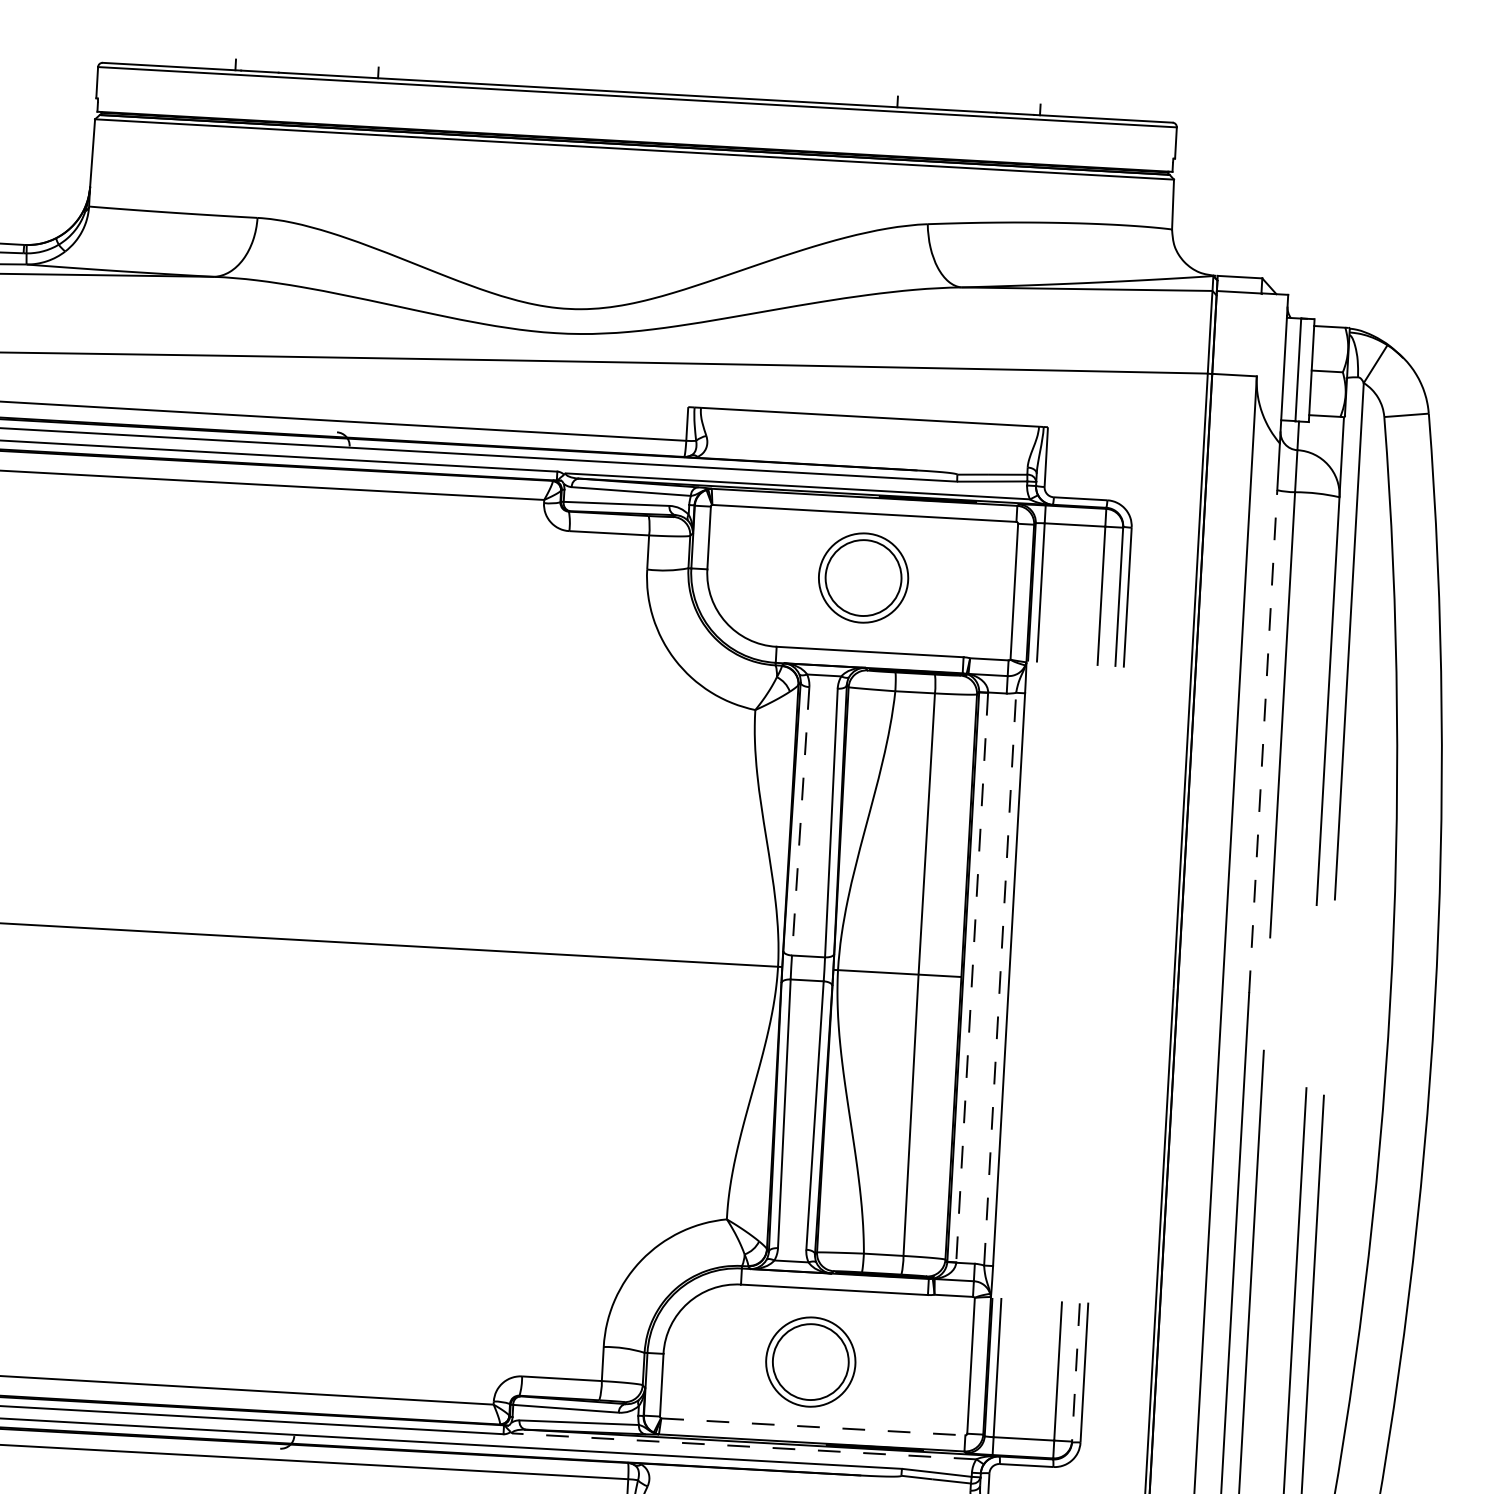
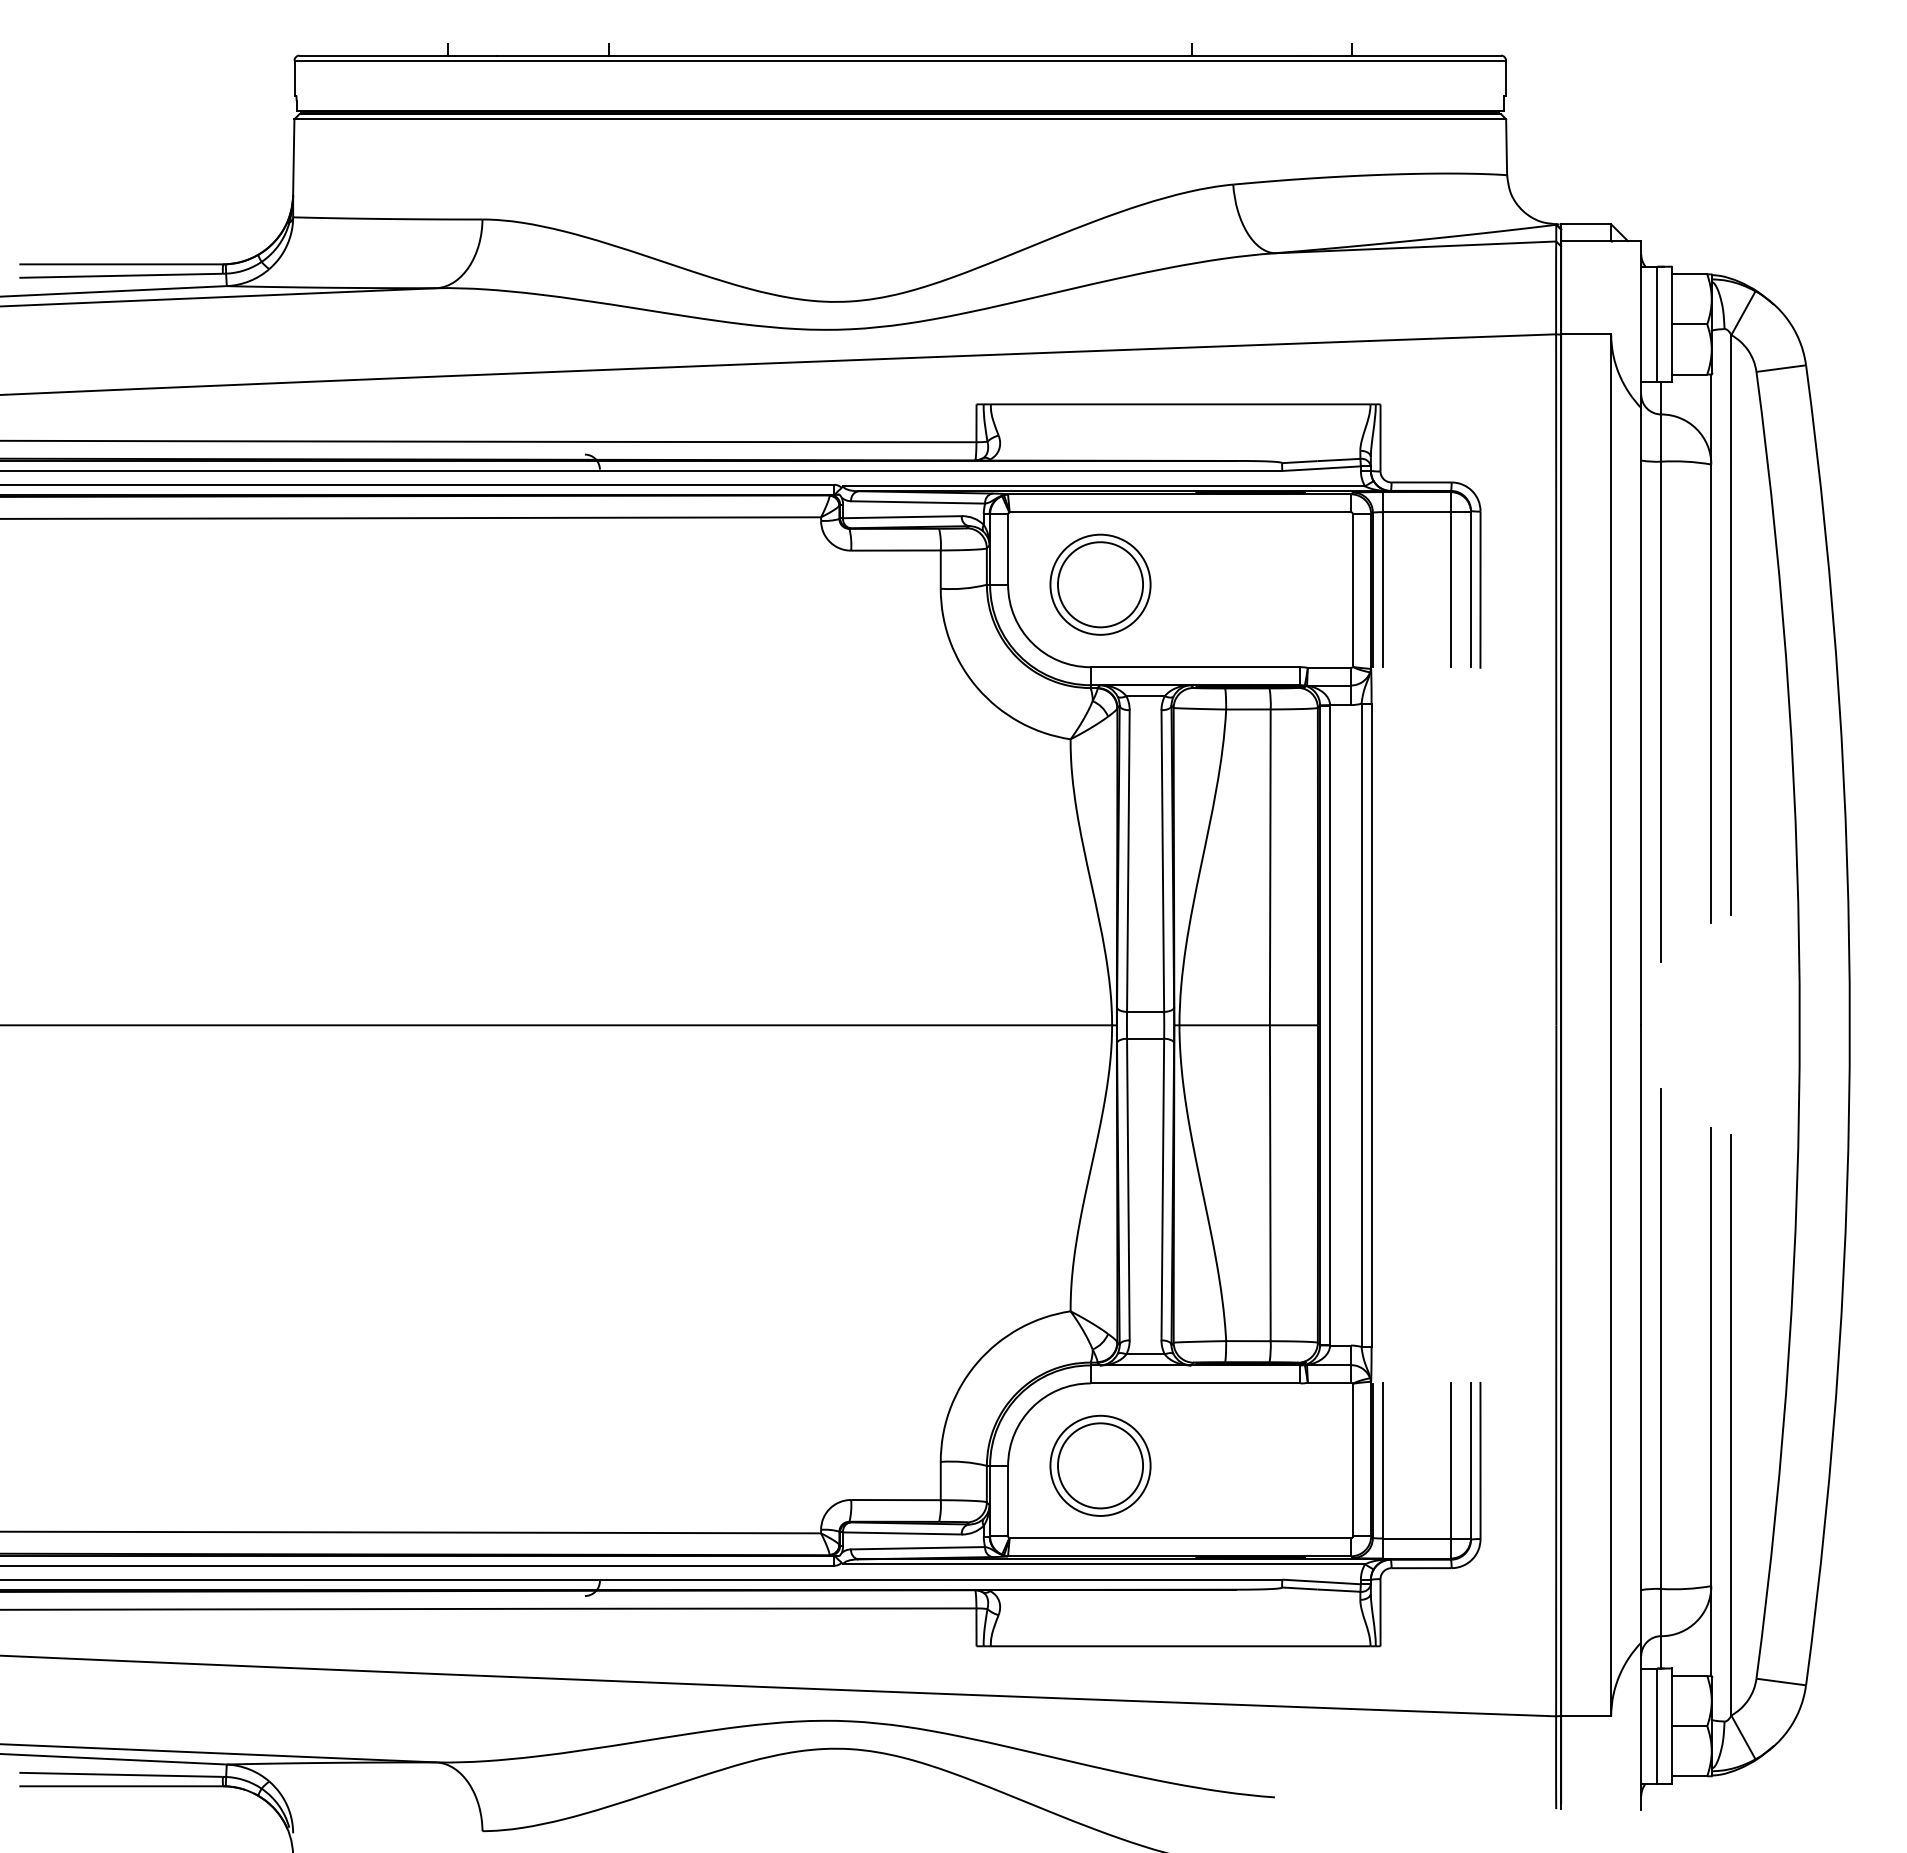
part: (863, 577) -> (1100, 584), moved
line: (1263, 741) -> (1641, 742), dashed -> solid
line: (800, 821) -> (1128, 861), dashed -> solid
line: (972, 977) -> (1330, 1025), dashed -> solid
line: (1000, 979) -> (1361, 1025), dashed -> solid
part: (810, 1361) -> (1100, 1465), moved
line: (1076, 1372) -> (1471, 1460), dashed -> solid
line: (813, 1427) -> (1180, 1538), dashed -> solid
line: (744, 1446) -> (1104, 1564), dashed -> solid

